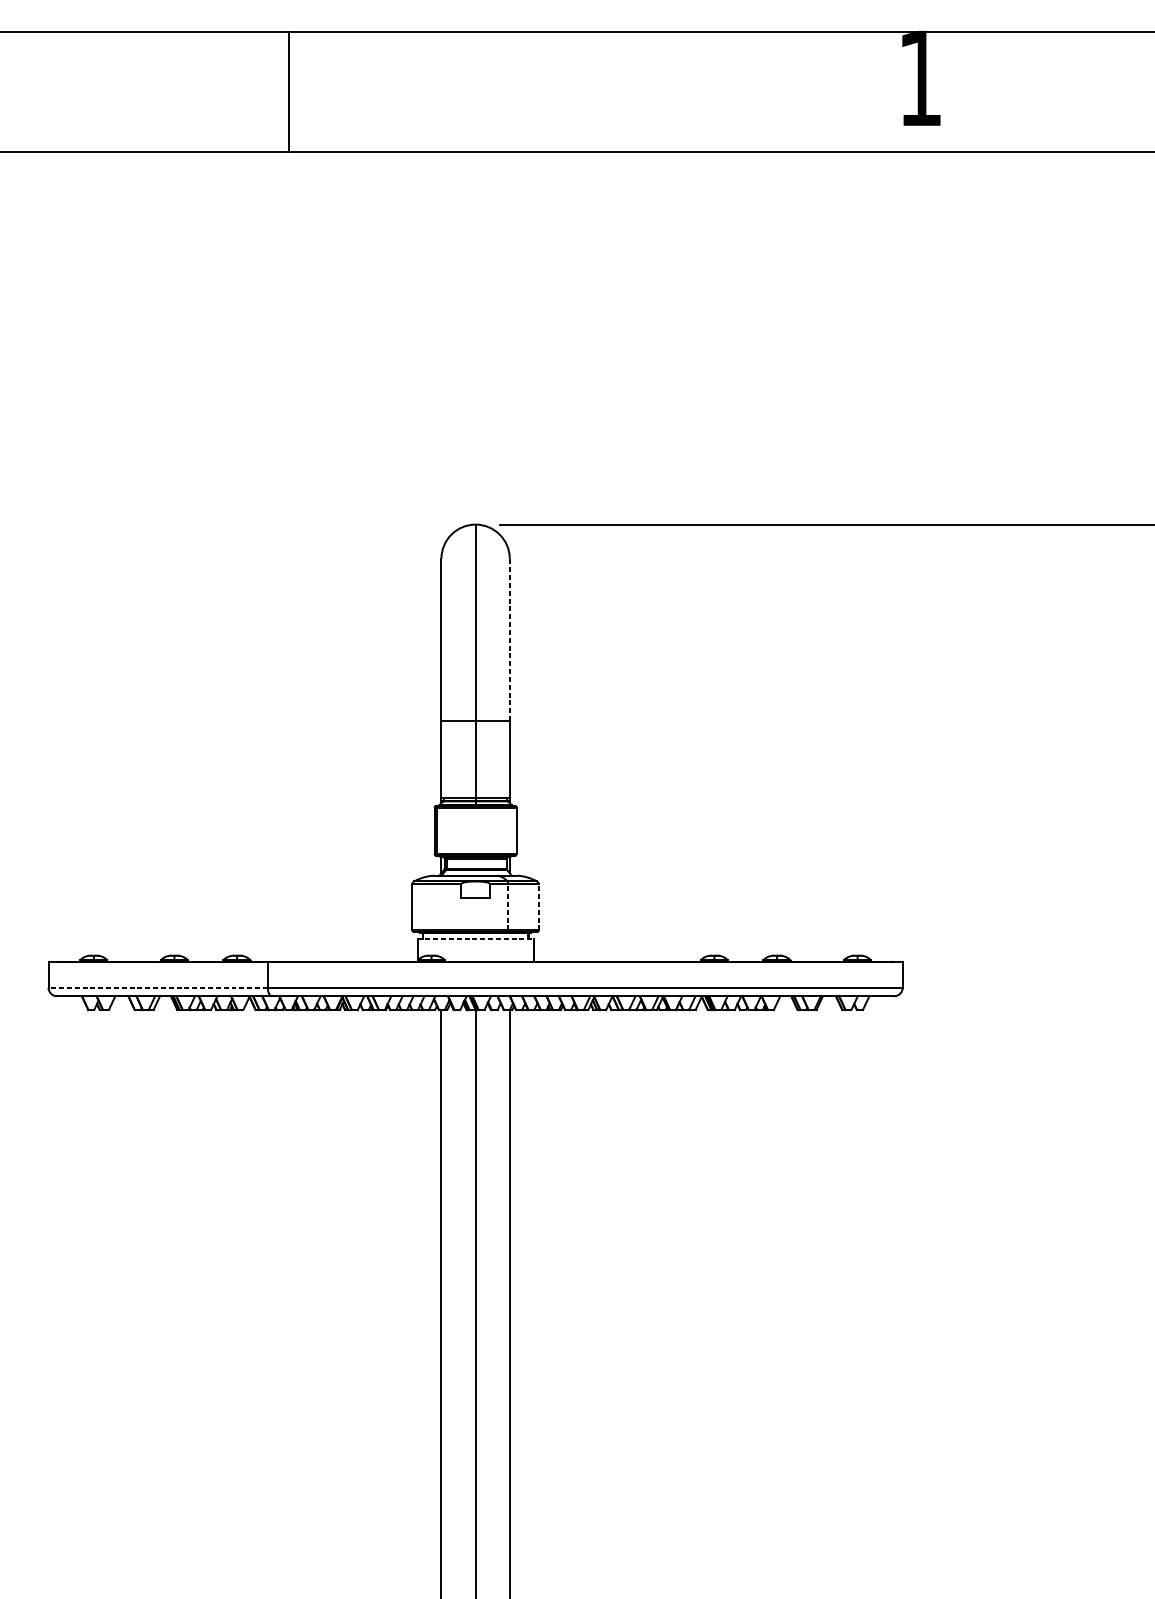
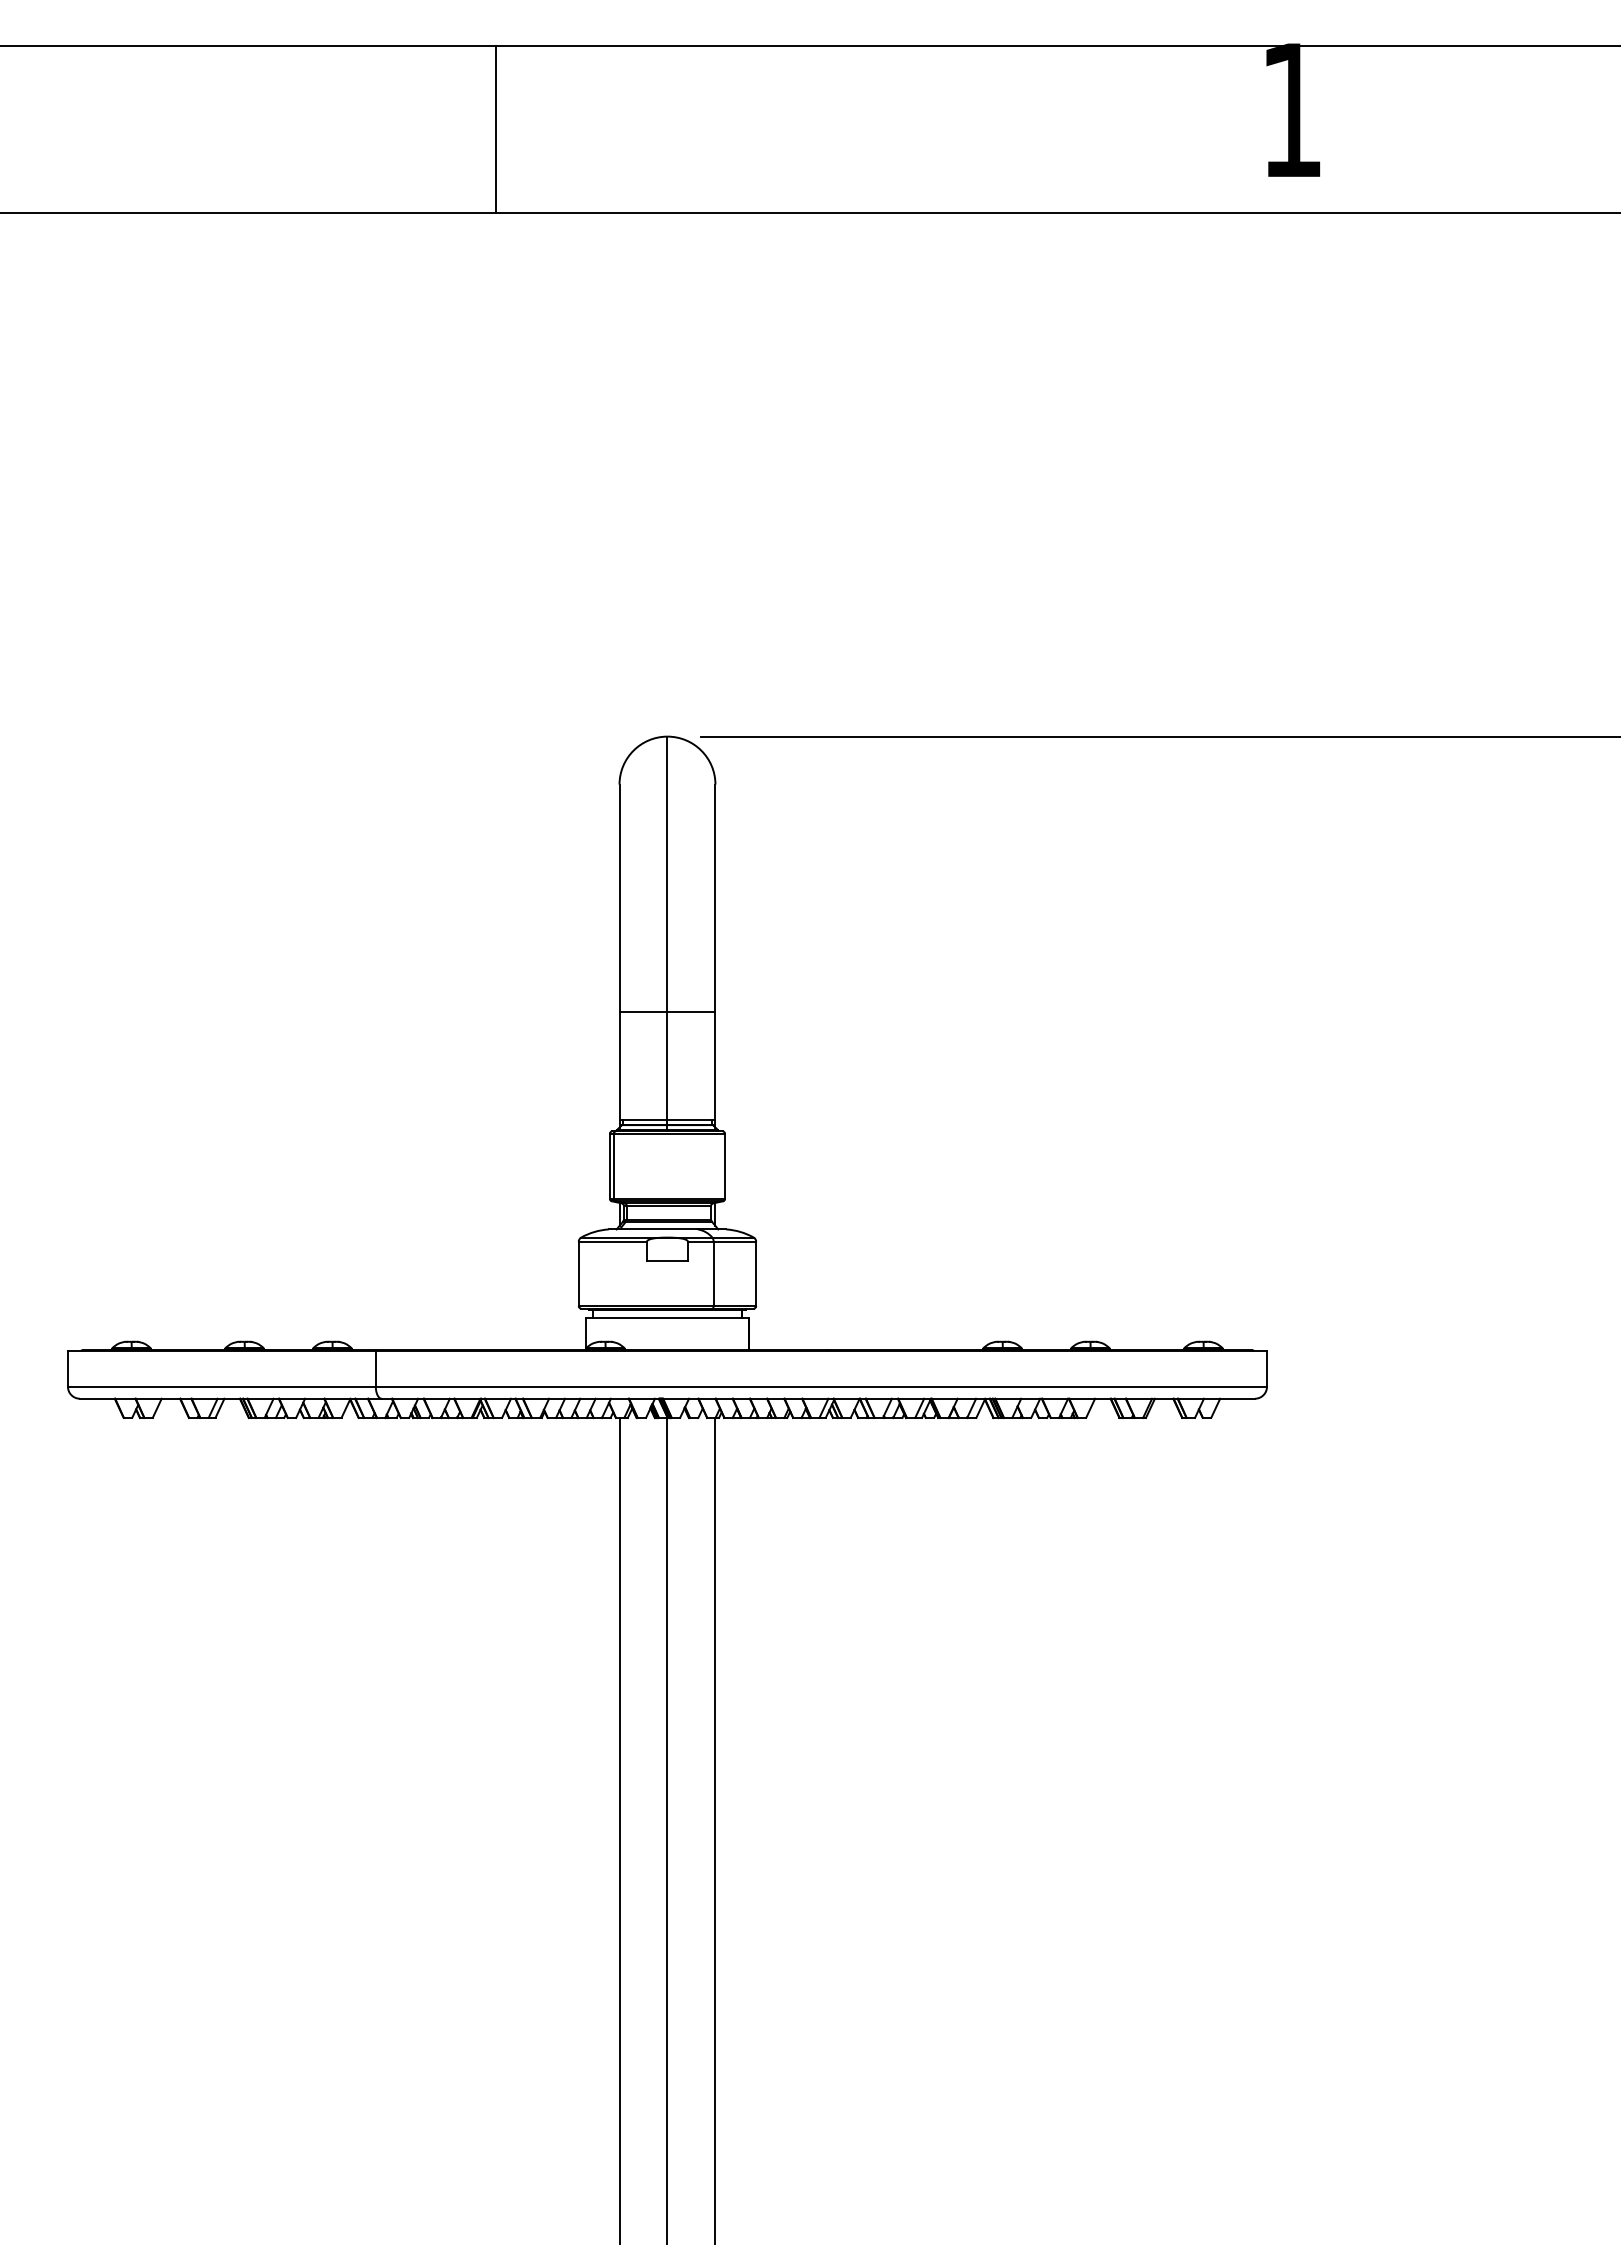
line: (288, 92) -> (496, 129), moved
line: (509, 639) -> (715, 898), dashed -> solid
line: (508, 907) -> (713, 1273), dashed -> solid
line: (539, 907) -> (756, 1273), dashed -> solid
line: (475, 939) -> (667, 1318), dashed -> solid
line: (157, 987) -> (221, 1386), dashed -> solid

